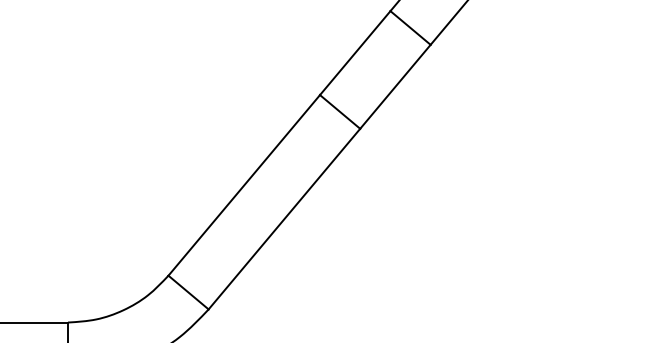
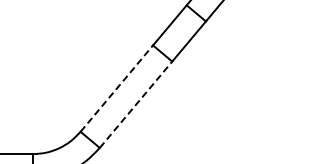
line: (245, 185) -> (117, 88), solid -> dashed
line: (285, 218) -> (136, 104), solid -> dashed

